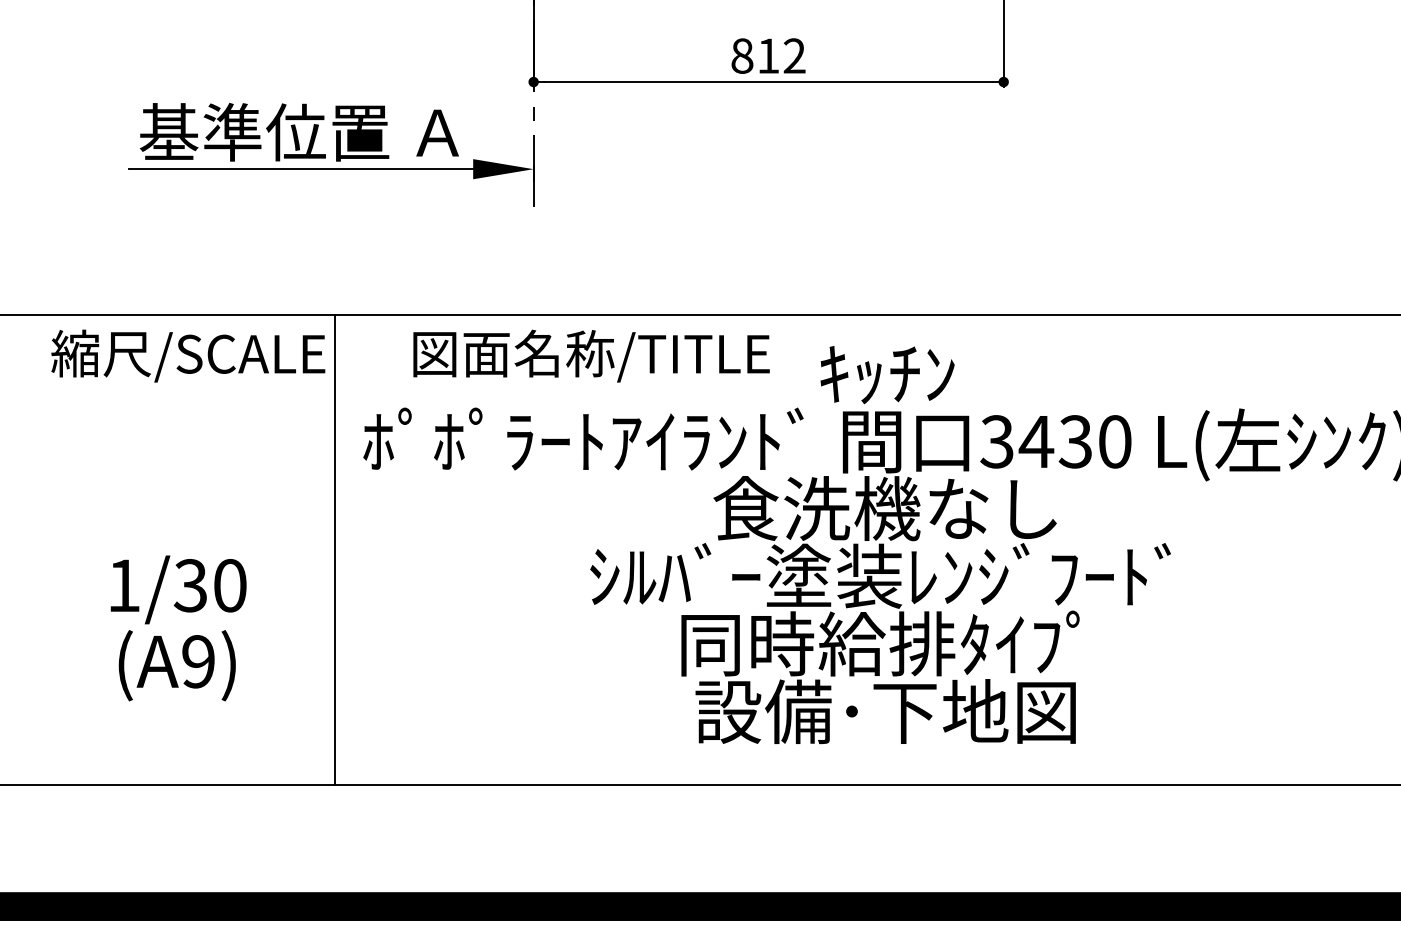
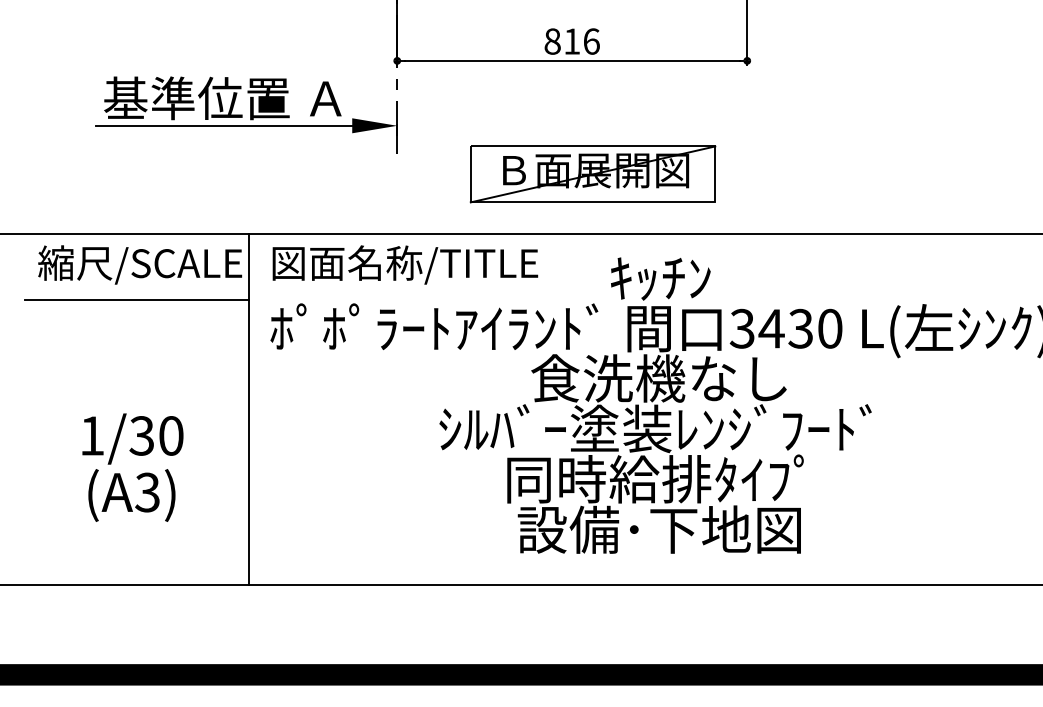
text: (794, 55) -> (591, 41), 812 -> 816
part: (795, 234) -> (592, 174), added
text: (591, 355) -> (405, 264), moved
line: (183, 403) -> (136, 300), added
text: (198, 661) -> (147, 492), (A9) -> (A3)

